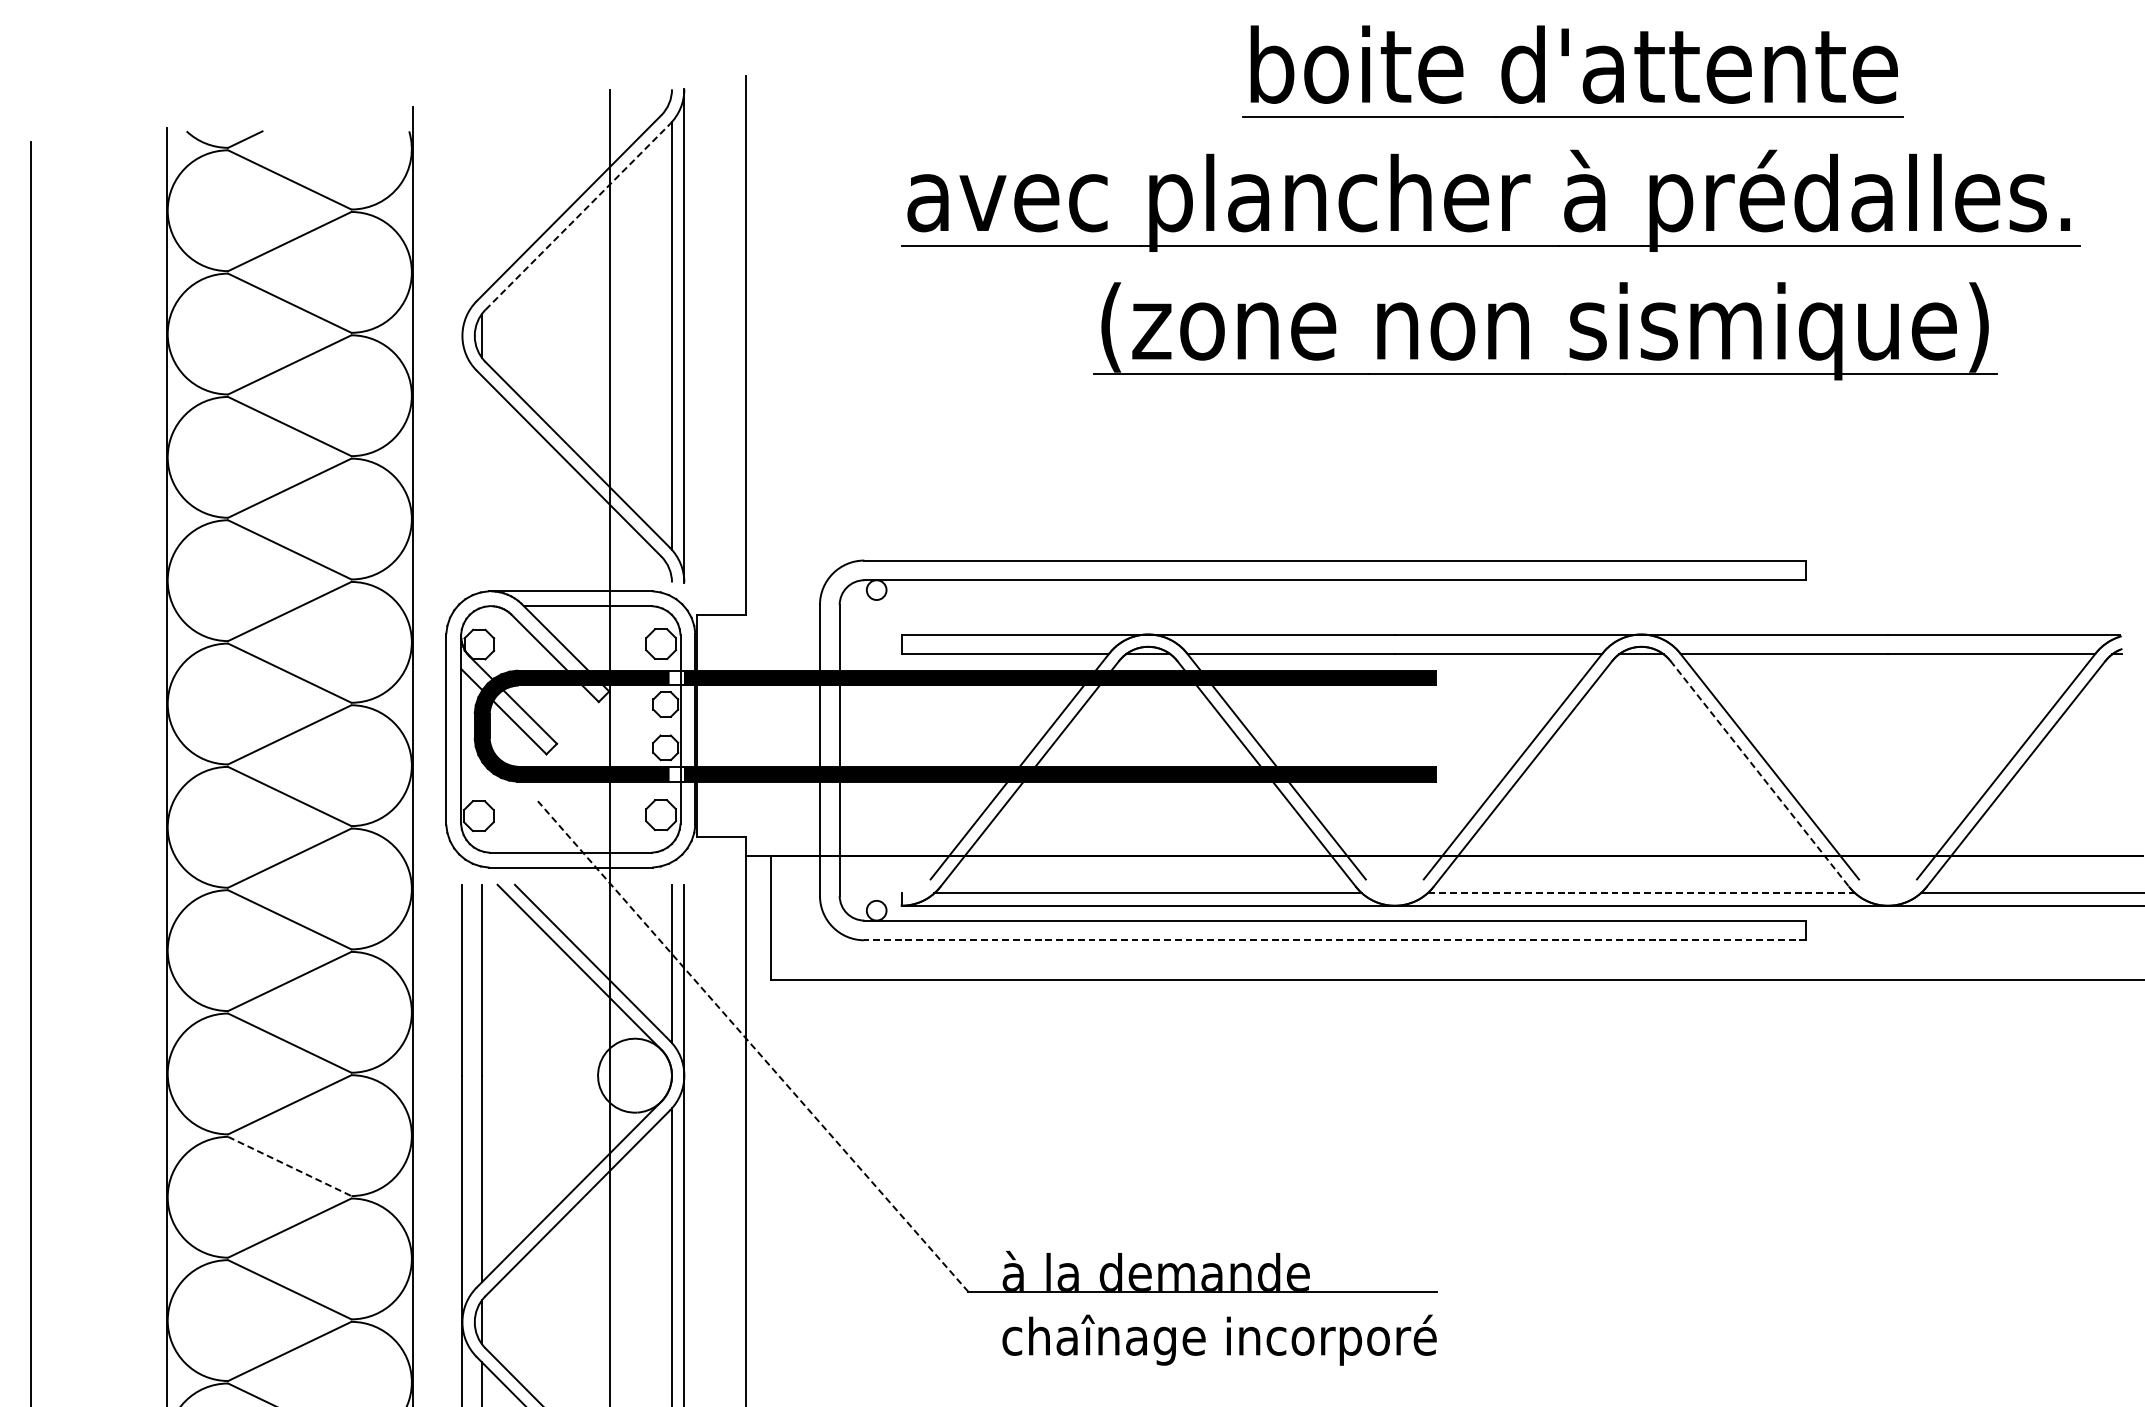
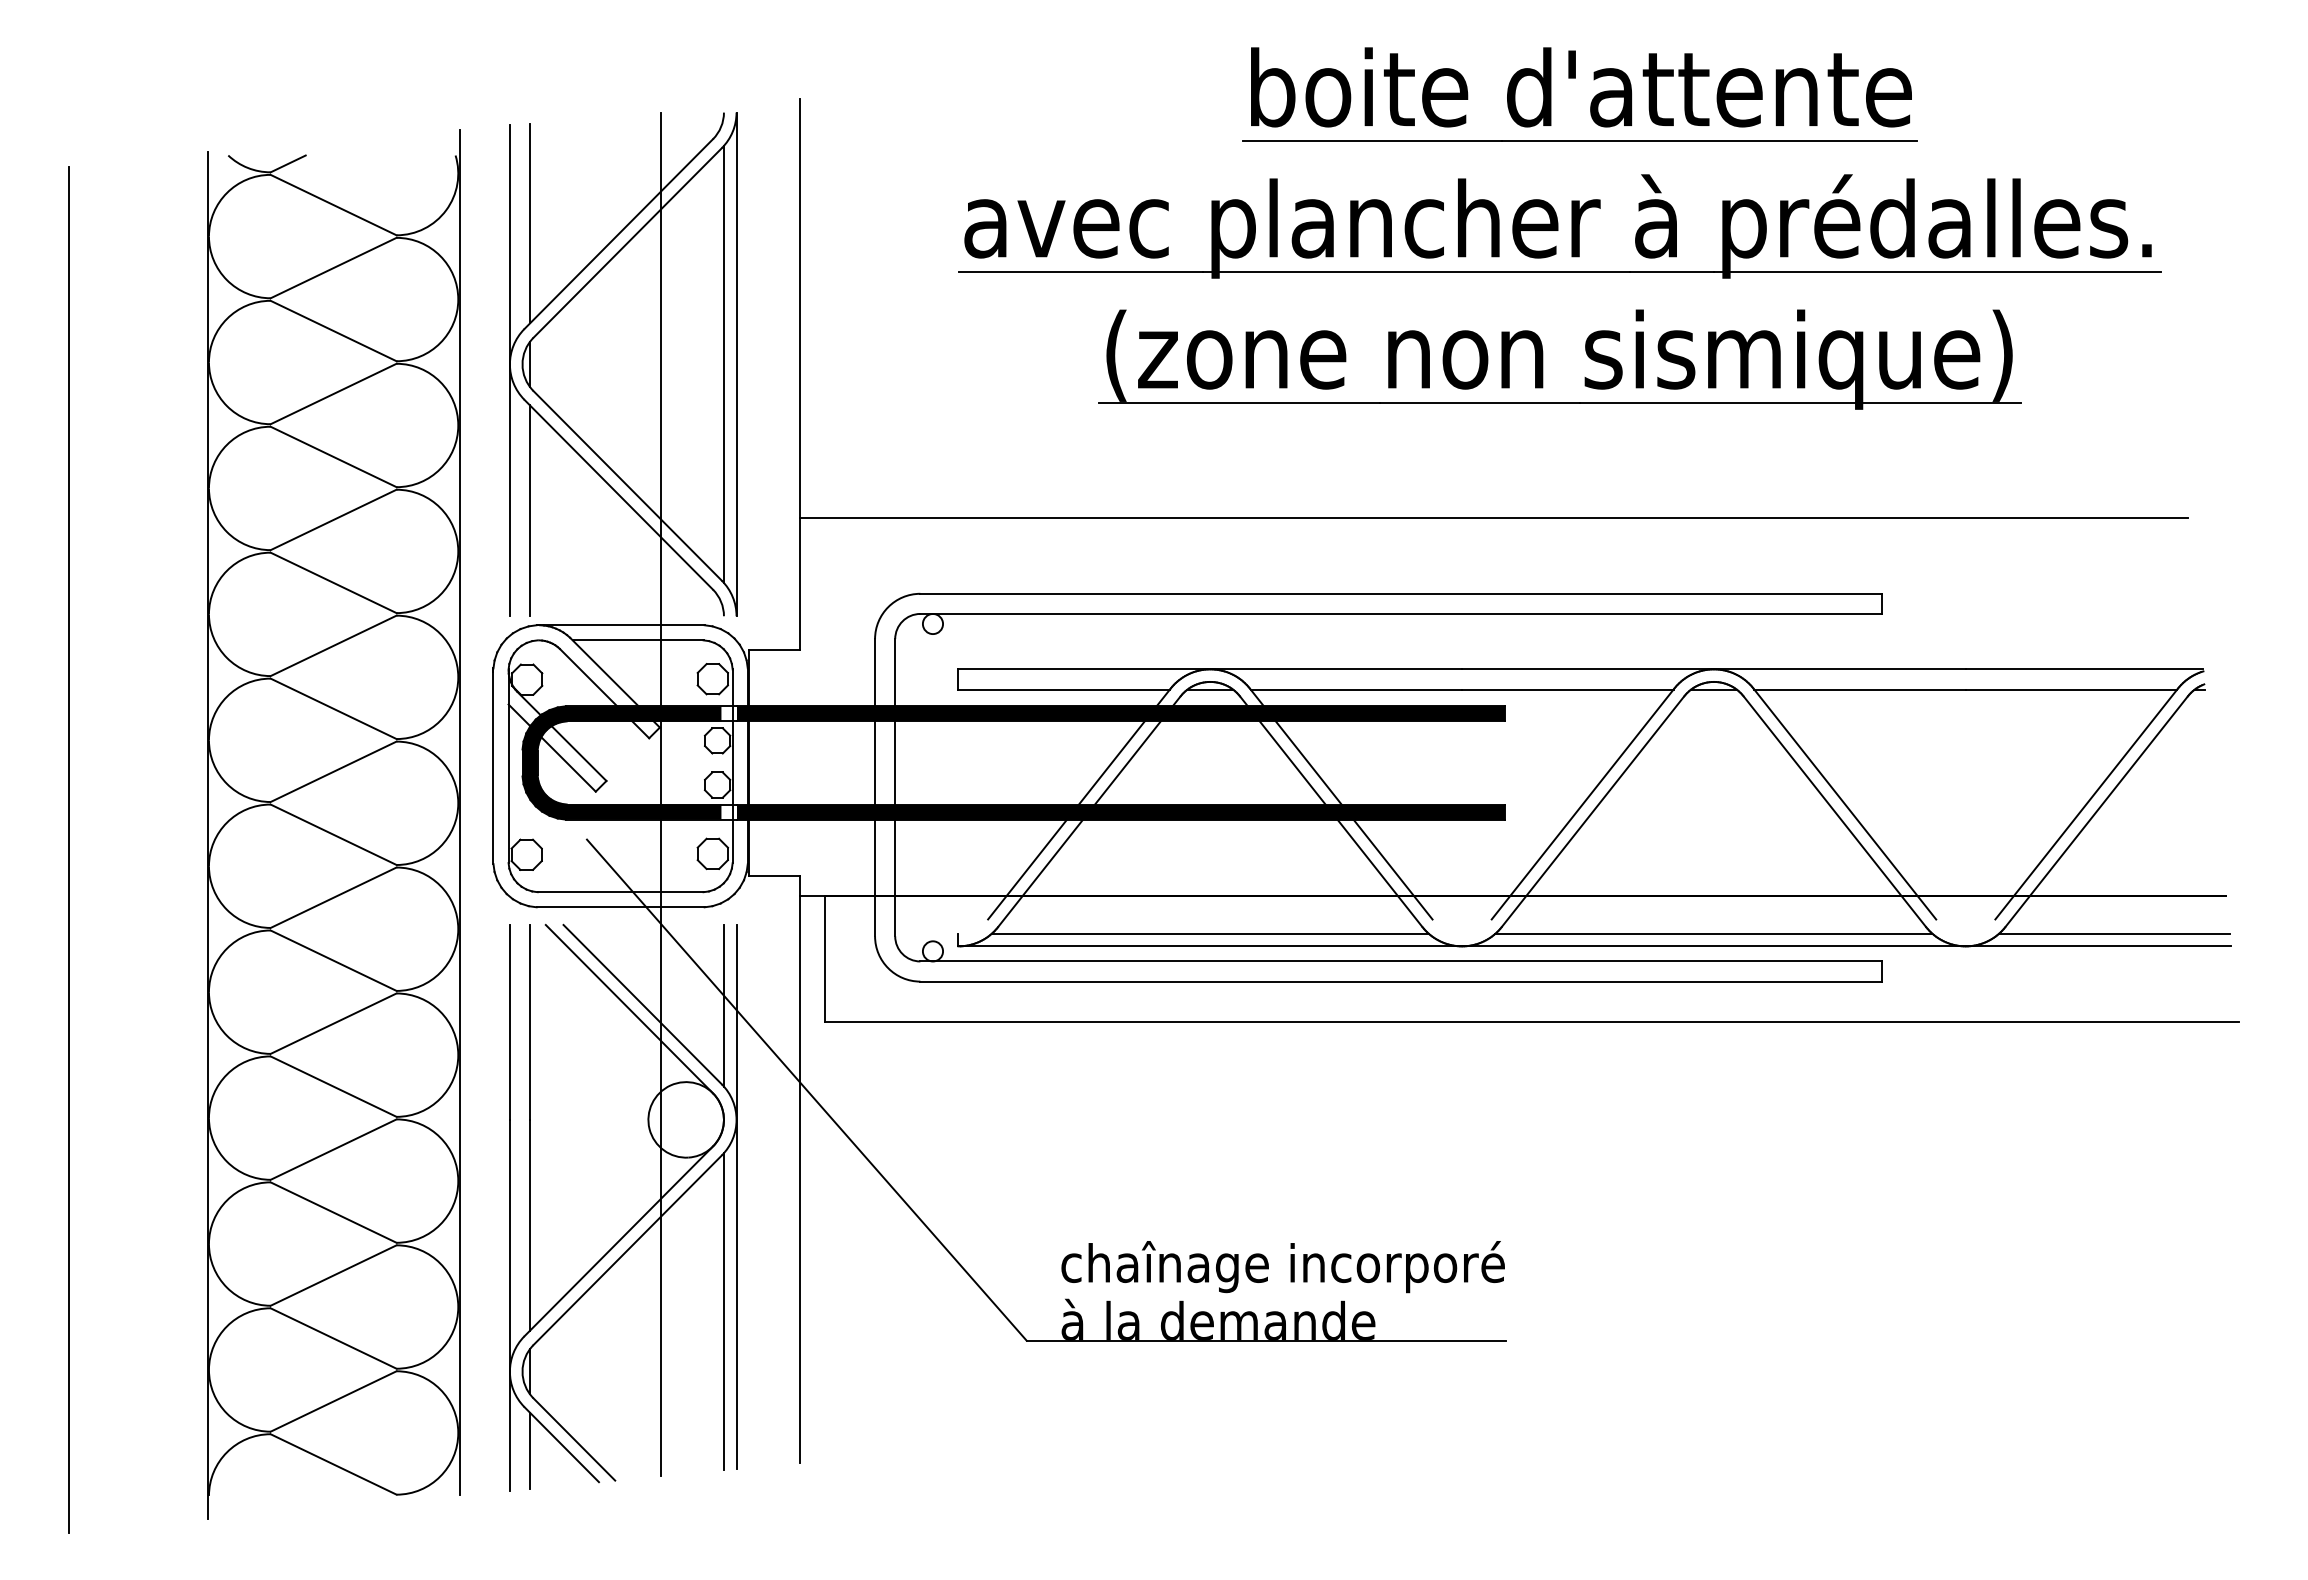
part: (1584, 78) -> (1591, 101), moved
line: (482, 197) -> (530, 223), added
line: (577, 216) -> (627, 242), dashed -> solid
part: (1529, 331) -> (1543, 359), moved
line: (462, 341) -> (509, 370), added
line: (482, 478) -> (530, 510), added
line: (1425, 486) -> (1493, 518), added
line: (1760, 774) -> (1835, 812), dashed -> solid
line: (1640, 893) -> (1713, 933), dashed -> solid
line: (1335, 940) -> (1401, 981), dashed -> solid
line: (752, 1045) -> (806, 1089), dashed -> solid
line: (289, 1166) -> (333, 1212), dashed -> solid
text: (1218, 1340) -> (1282, 1267), moved

